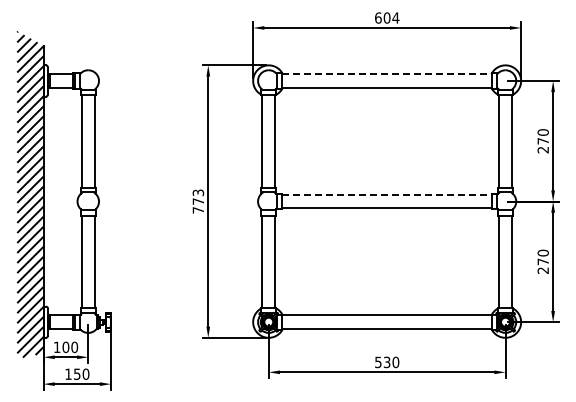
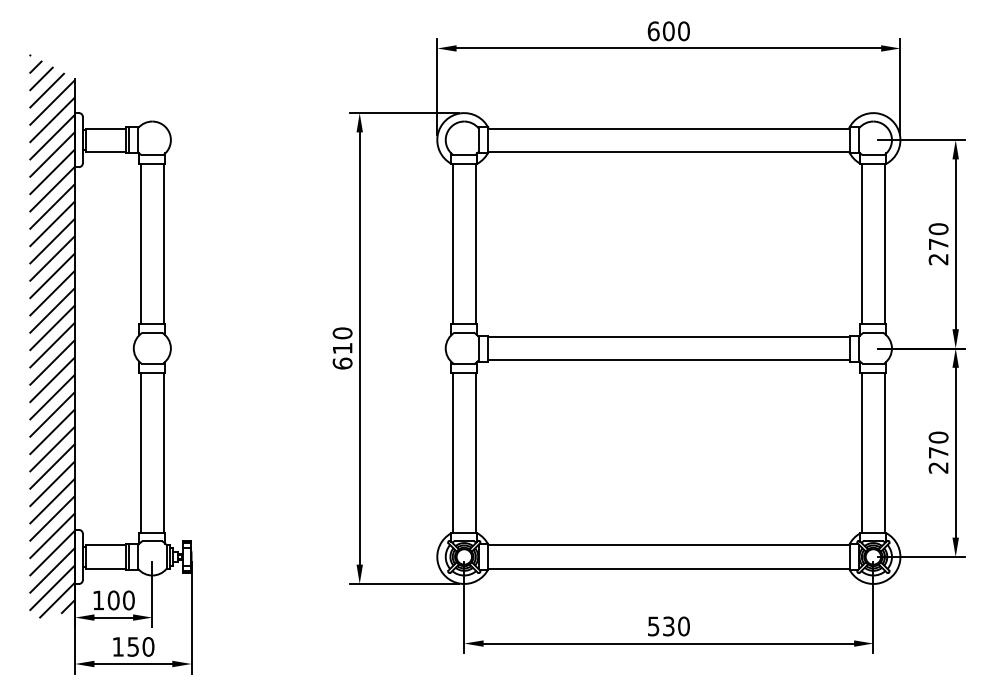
text: (395, 17) -> (683, 30), 604 -> 600
line: (387, 74) -> (669, 128), dashed -> solid
line: (387, 194) -> (669, 336), dashed -> solid
text: (198, 201) -> (342, 348), 773 -> 610

